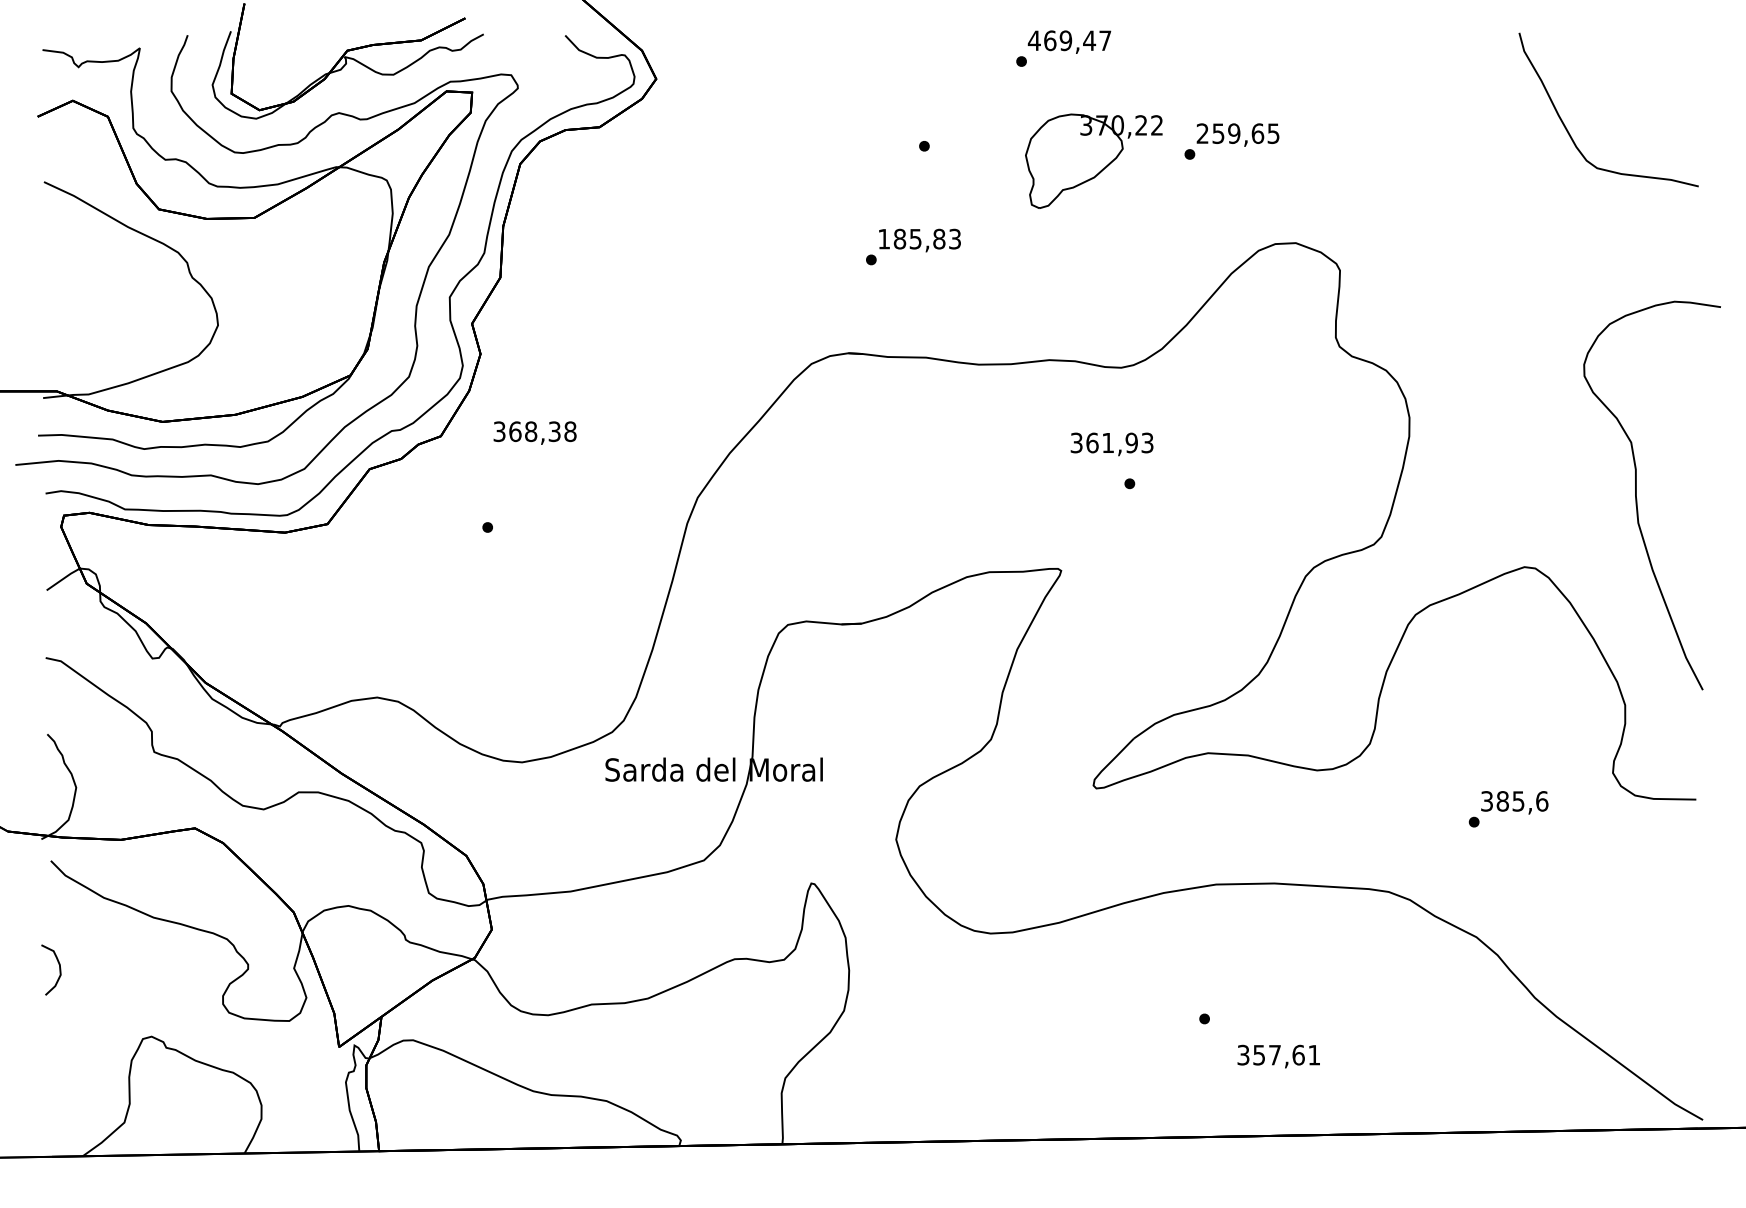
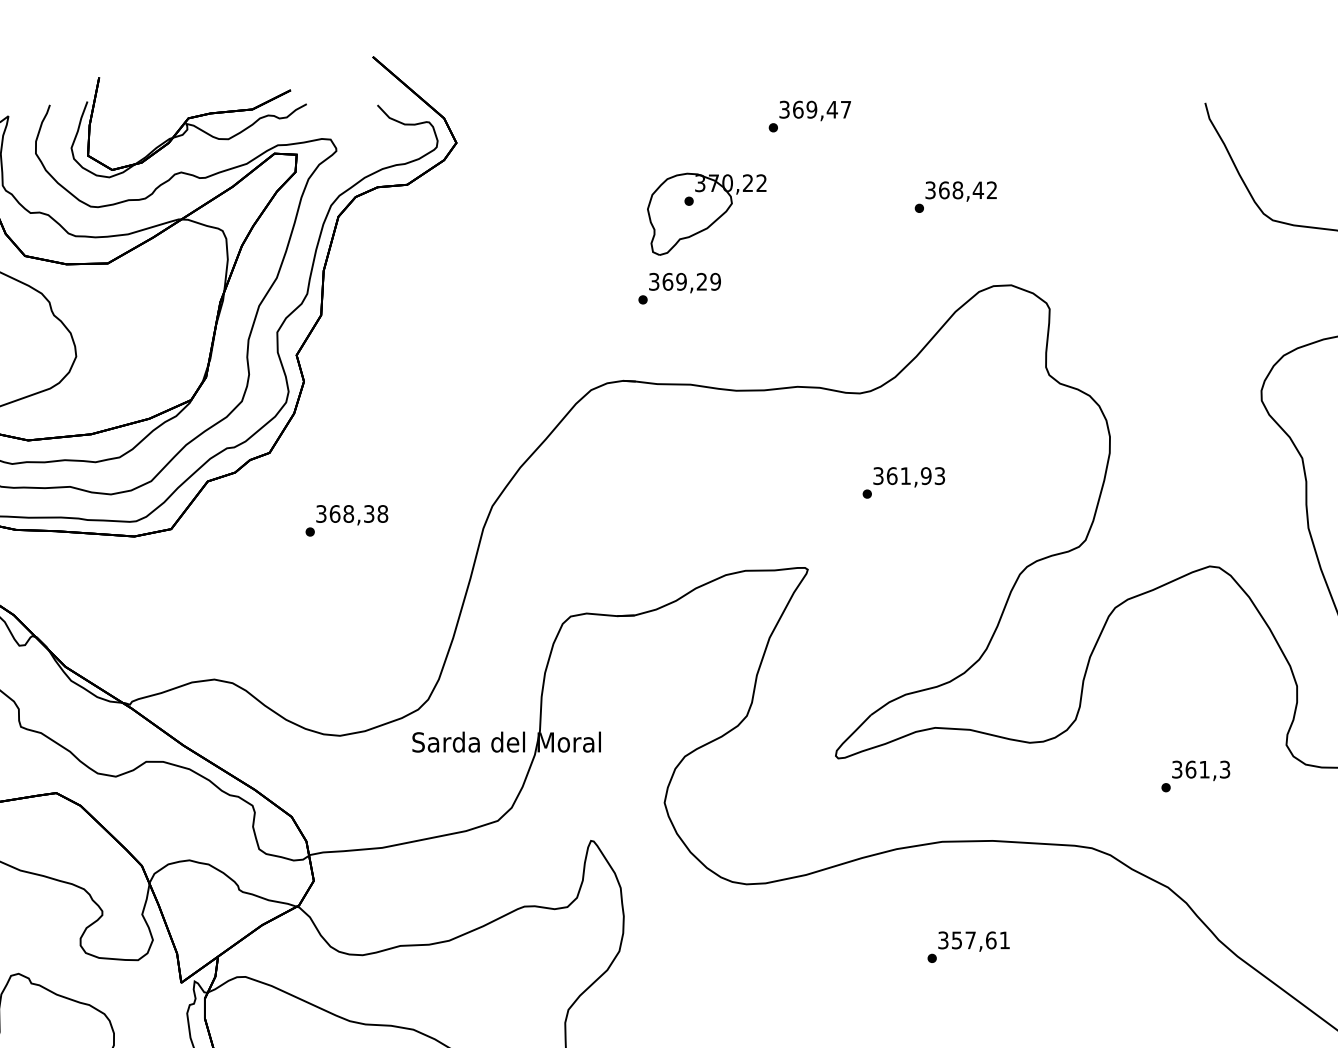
text: (1033, 40) -> (783, 109), 469,47 -> 369,47
text: (1237, 133) -> (960, 190), 259,65 -> 368,42
part: (1093, 160) -> (706, 213), moved
text: (919, 238) -> (684, 281), 185,83 -> 369,29
text: (534, 432) -> (351, 514), moved
text: (1111, 444) -> (908, 477), moved
text: (1522, 801) -> (1208, 769), 385,6 -> 361,3
text: (1278, 1056) -> (973, 941), moved

